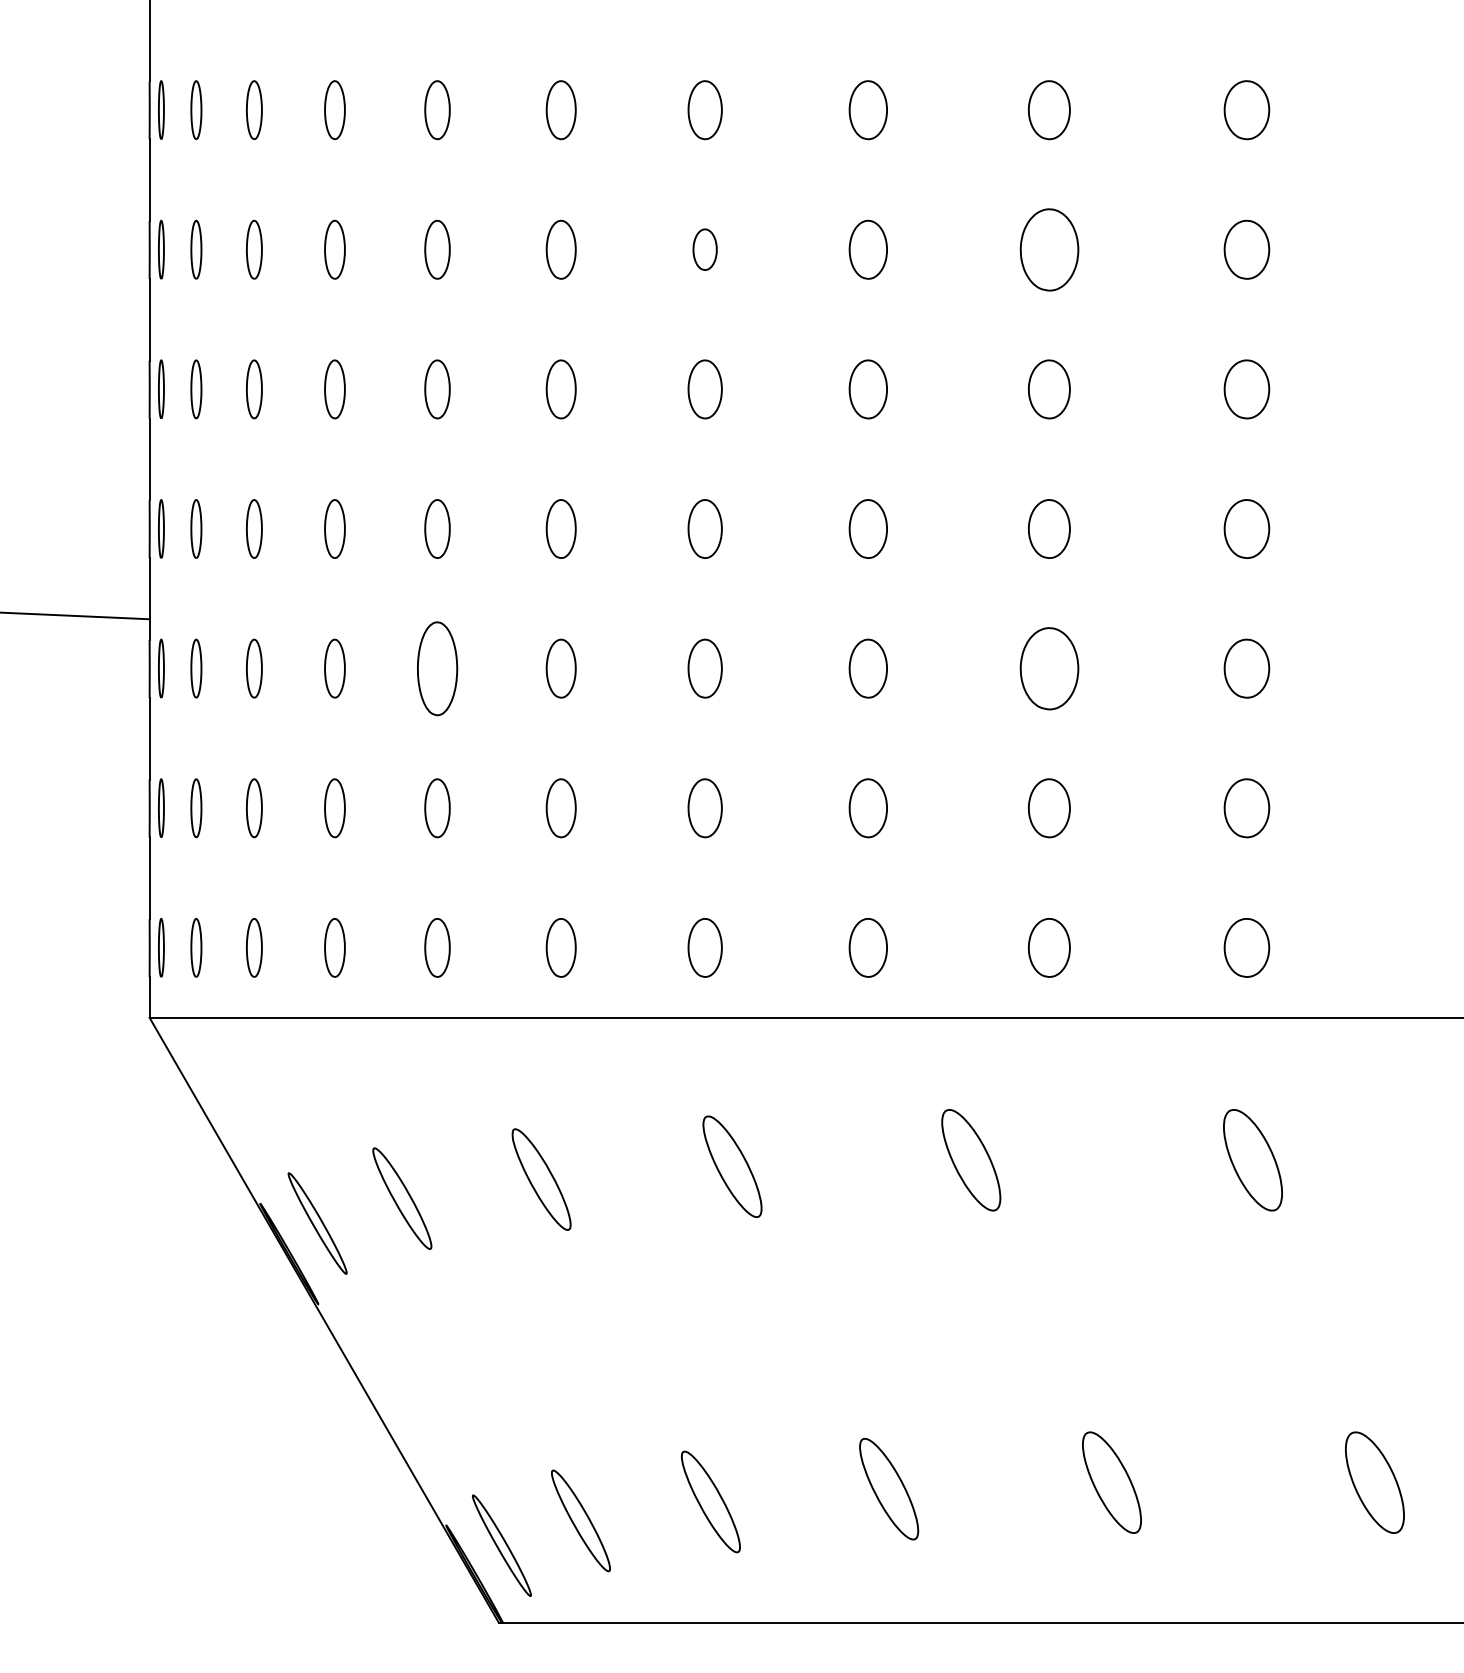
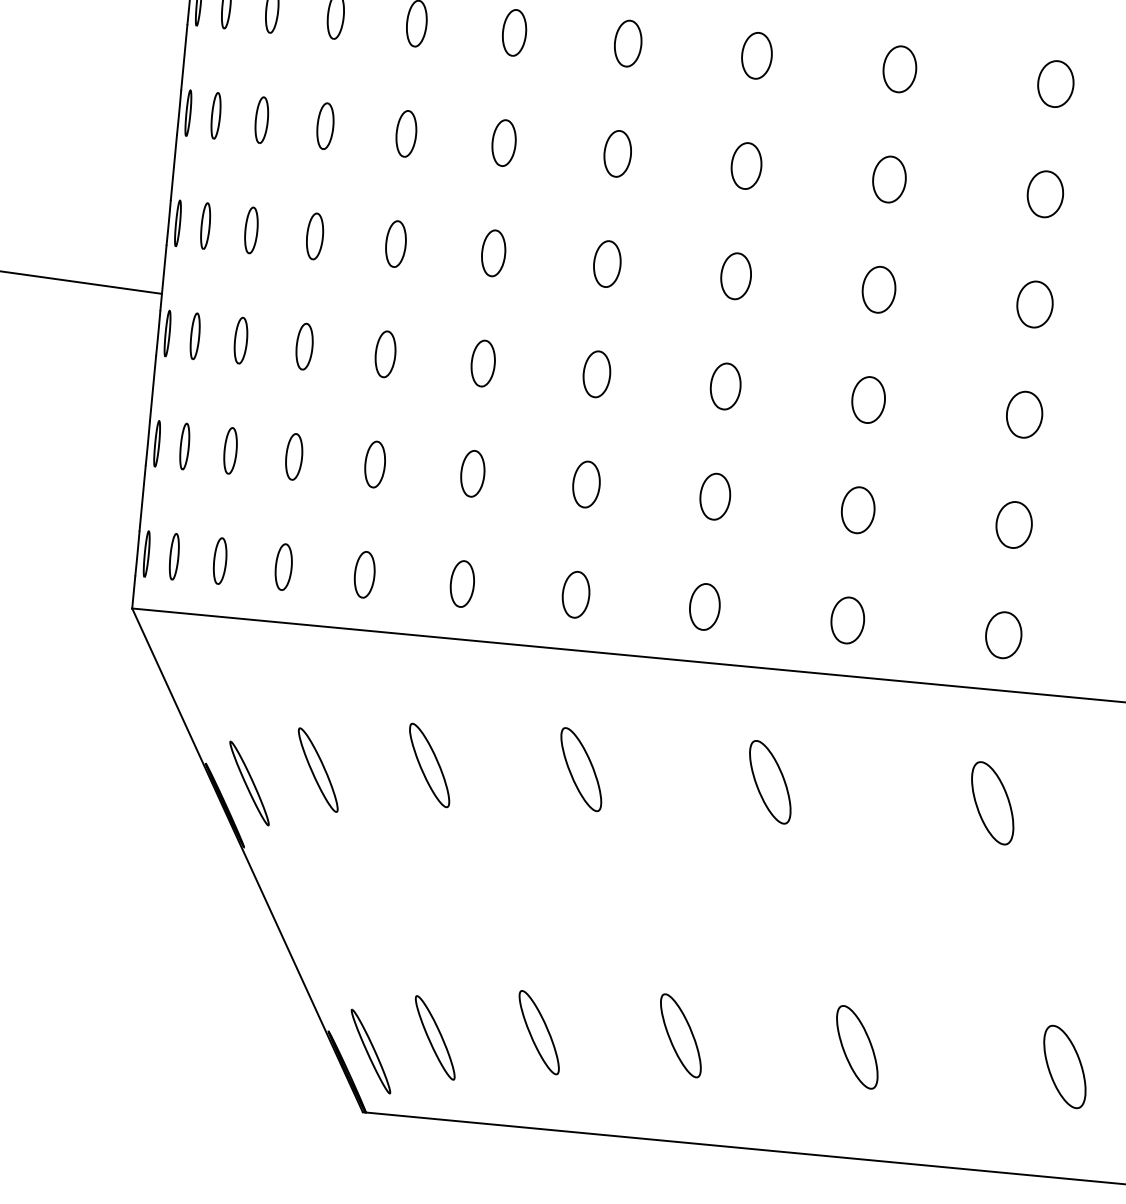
part: (704, 249) -> (627, 43), size x1.43
part: (1048, 249) -> (899, 69), size x0.71
part: (437, 668) -> (385, 354), size x0.62
part: (1048, 668) -> (867, 399), size x0.71

